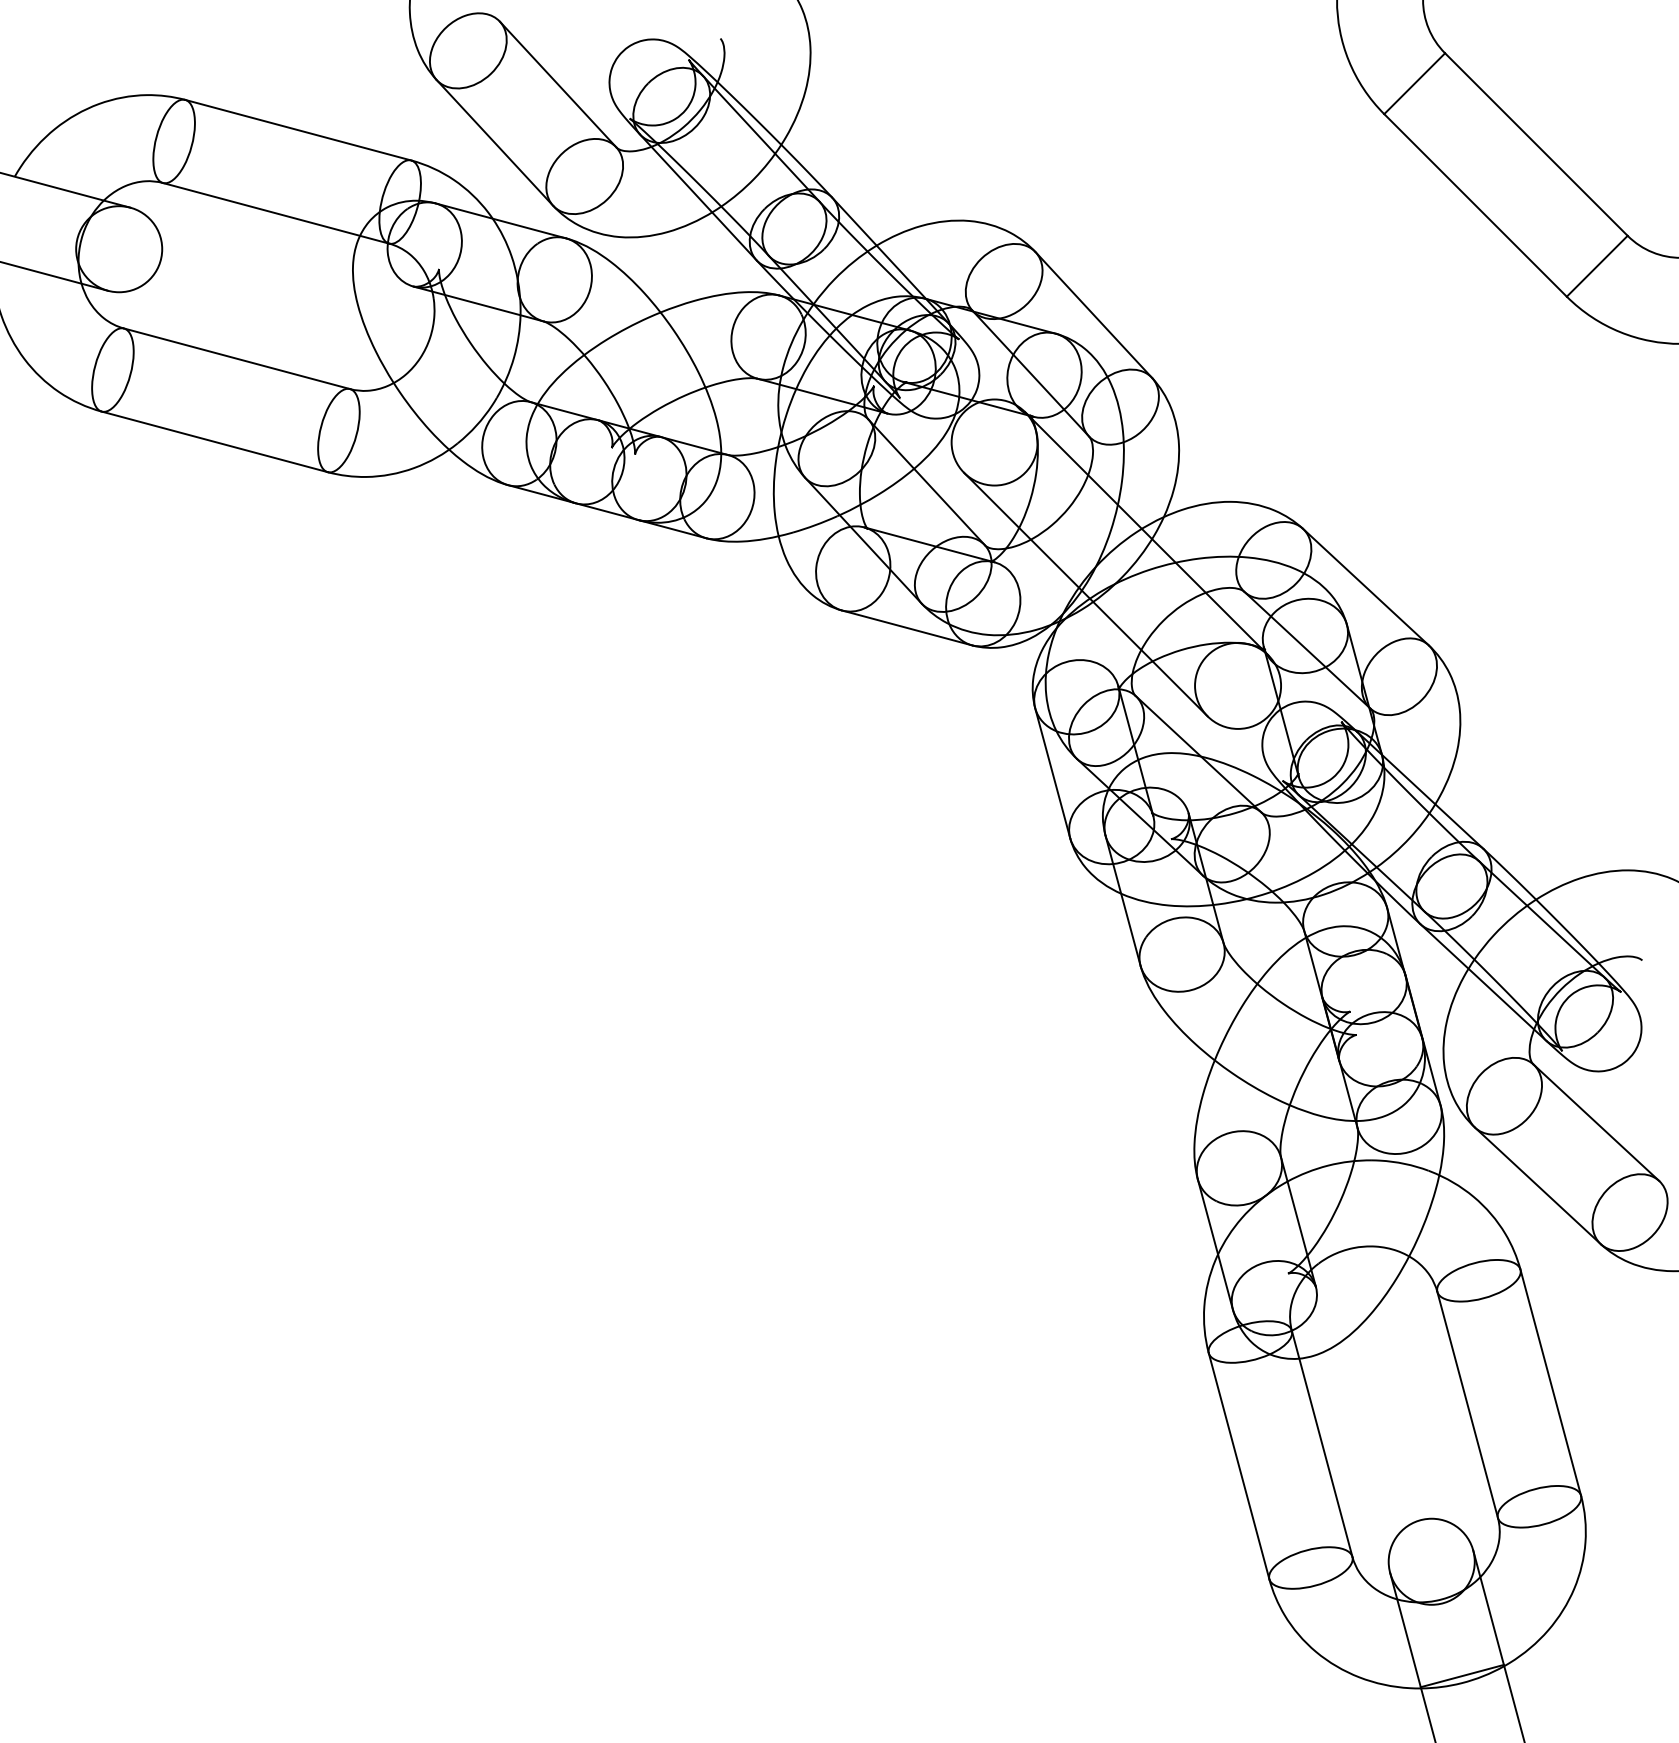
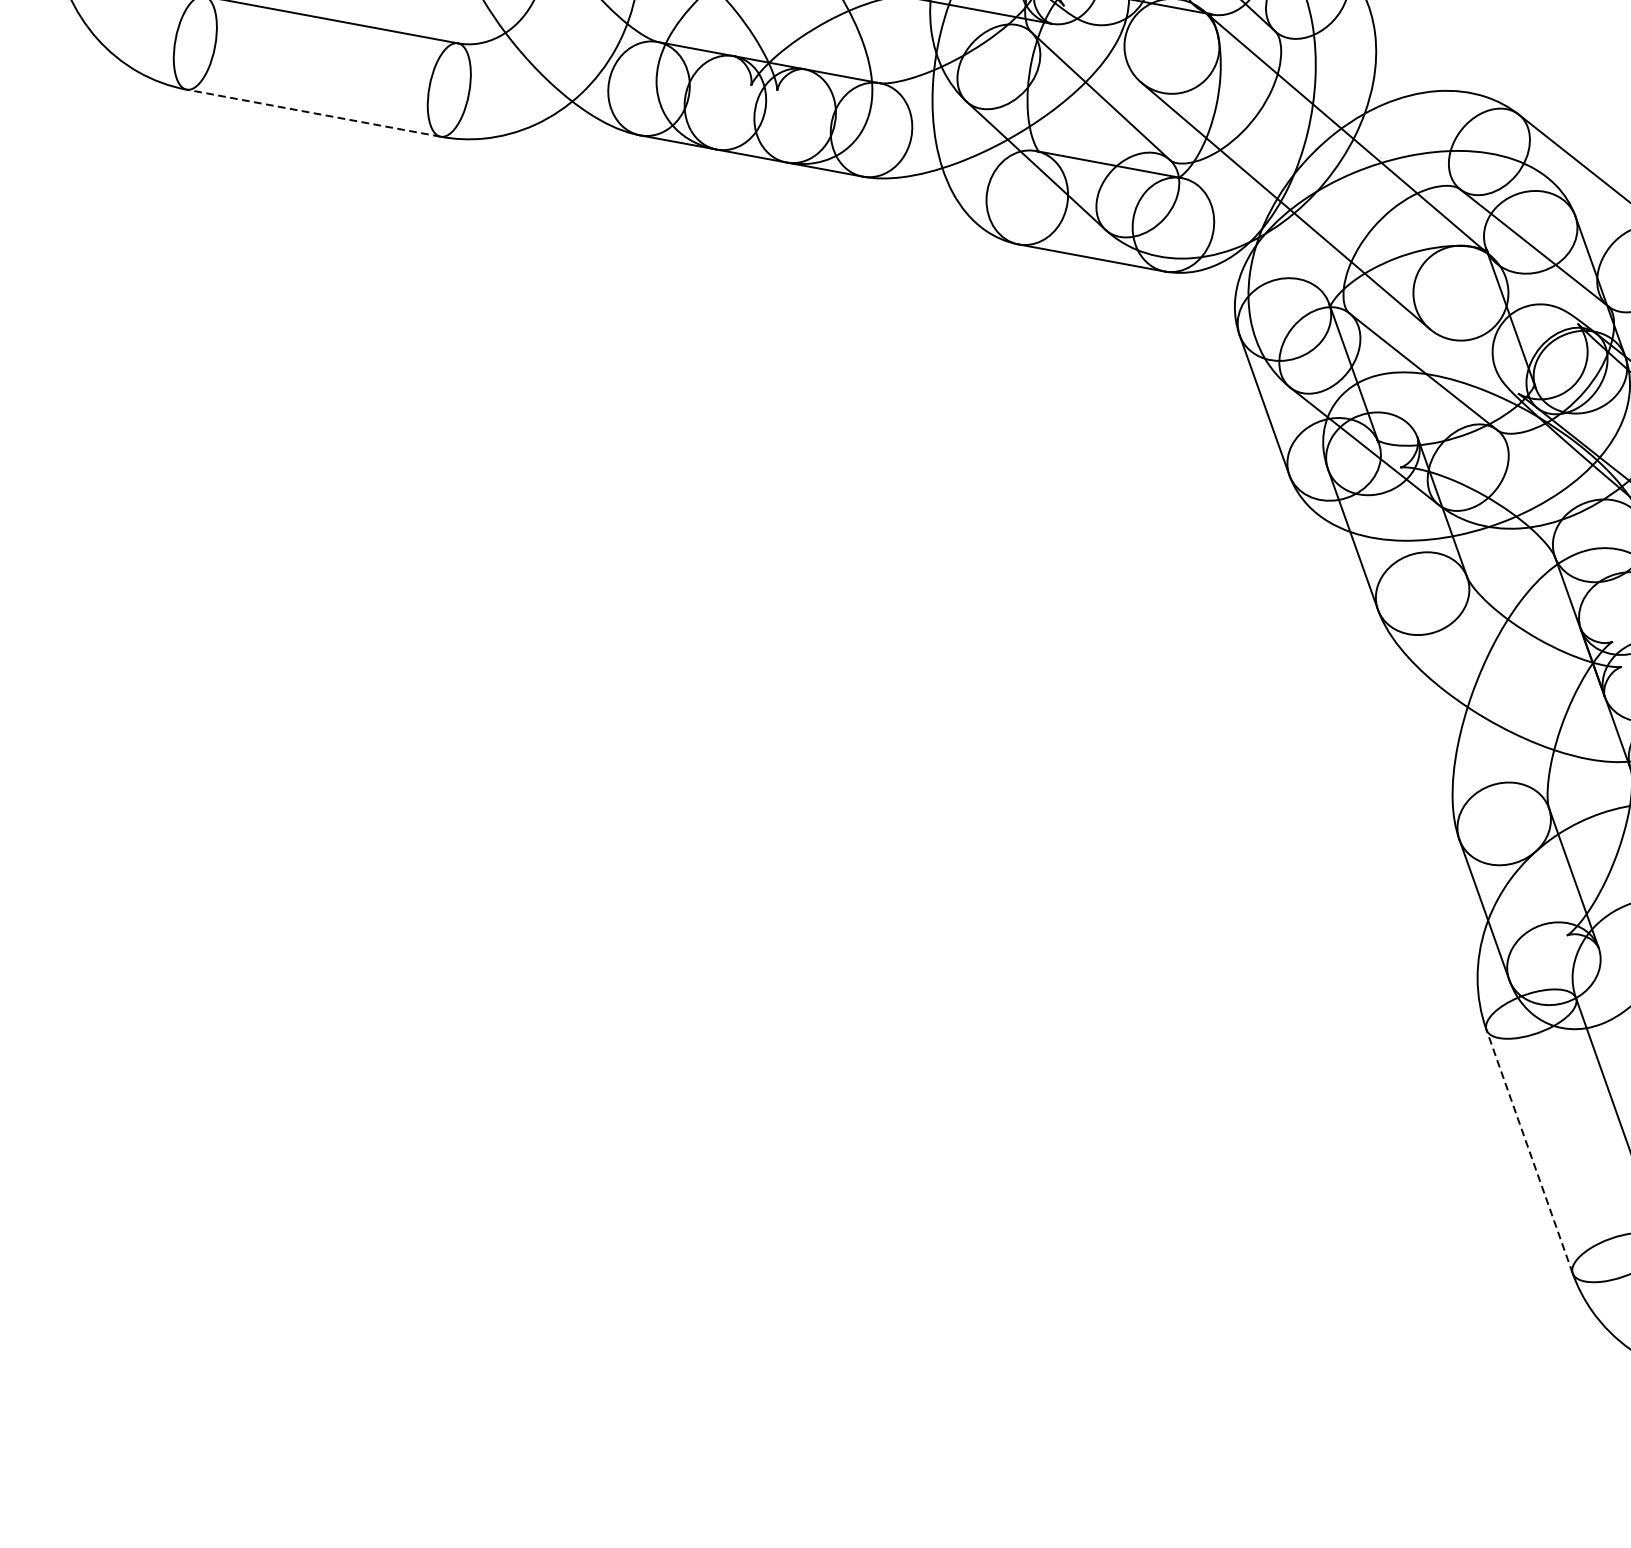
line: (214, 441) -> (313, 112), solid -> dashed
line: (1239, 1466) -> (1530, 1152), solid -> dashed

